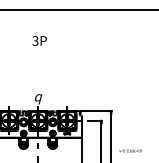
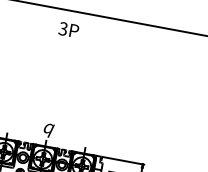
text: (39, 40) -> (68, 29), moved

